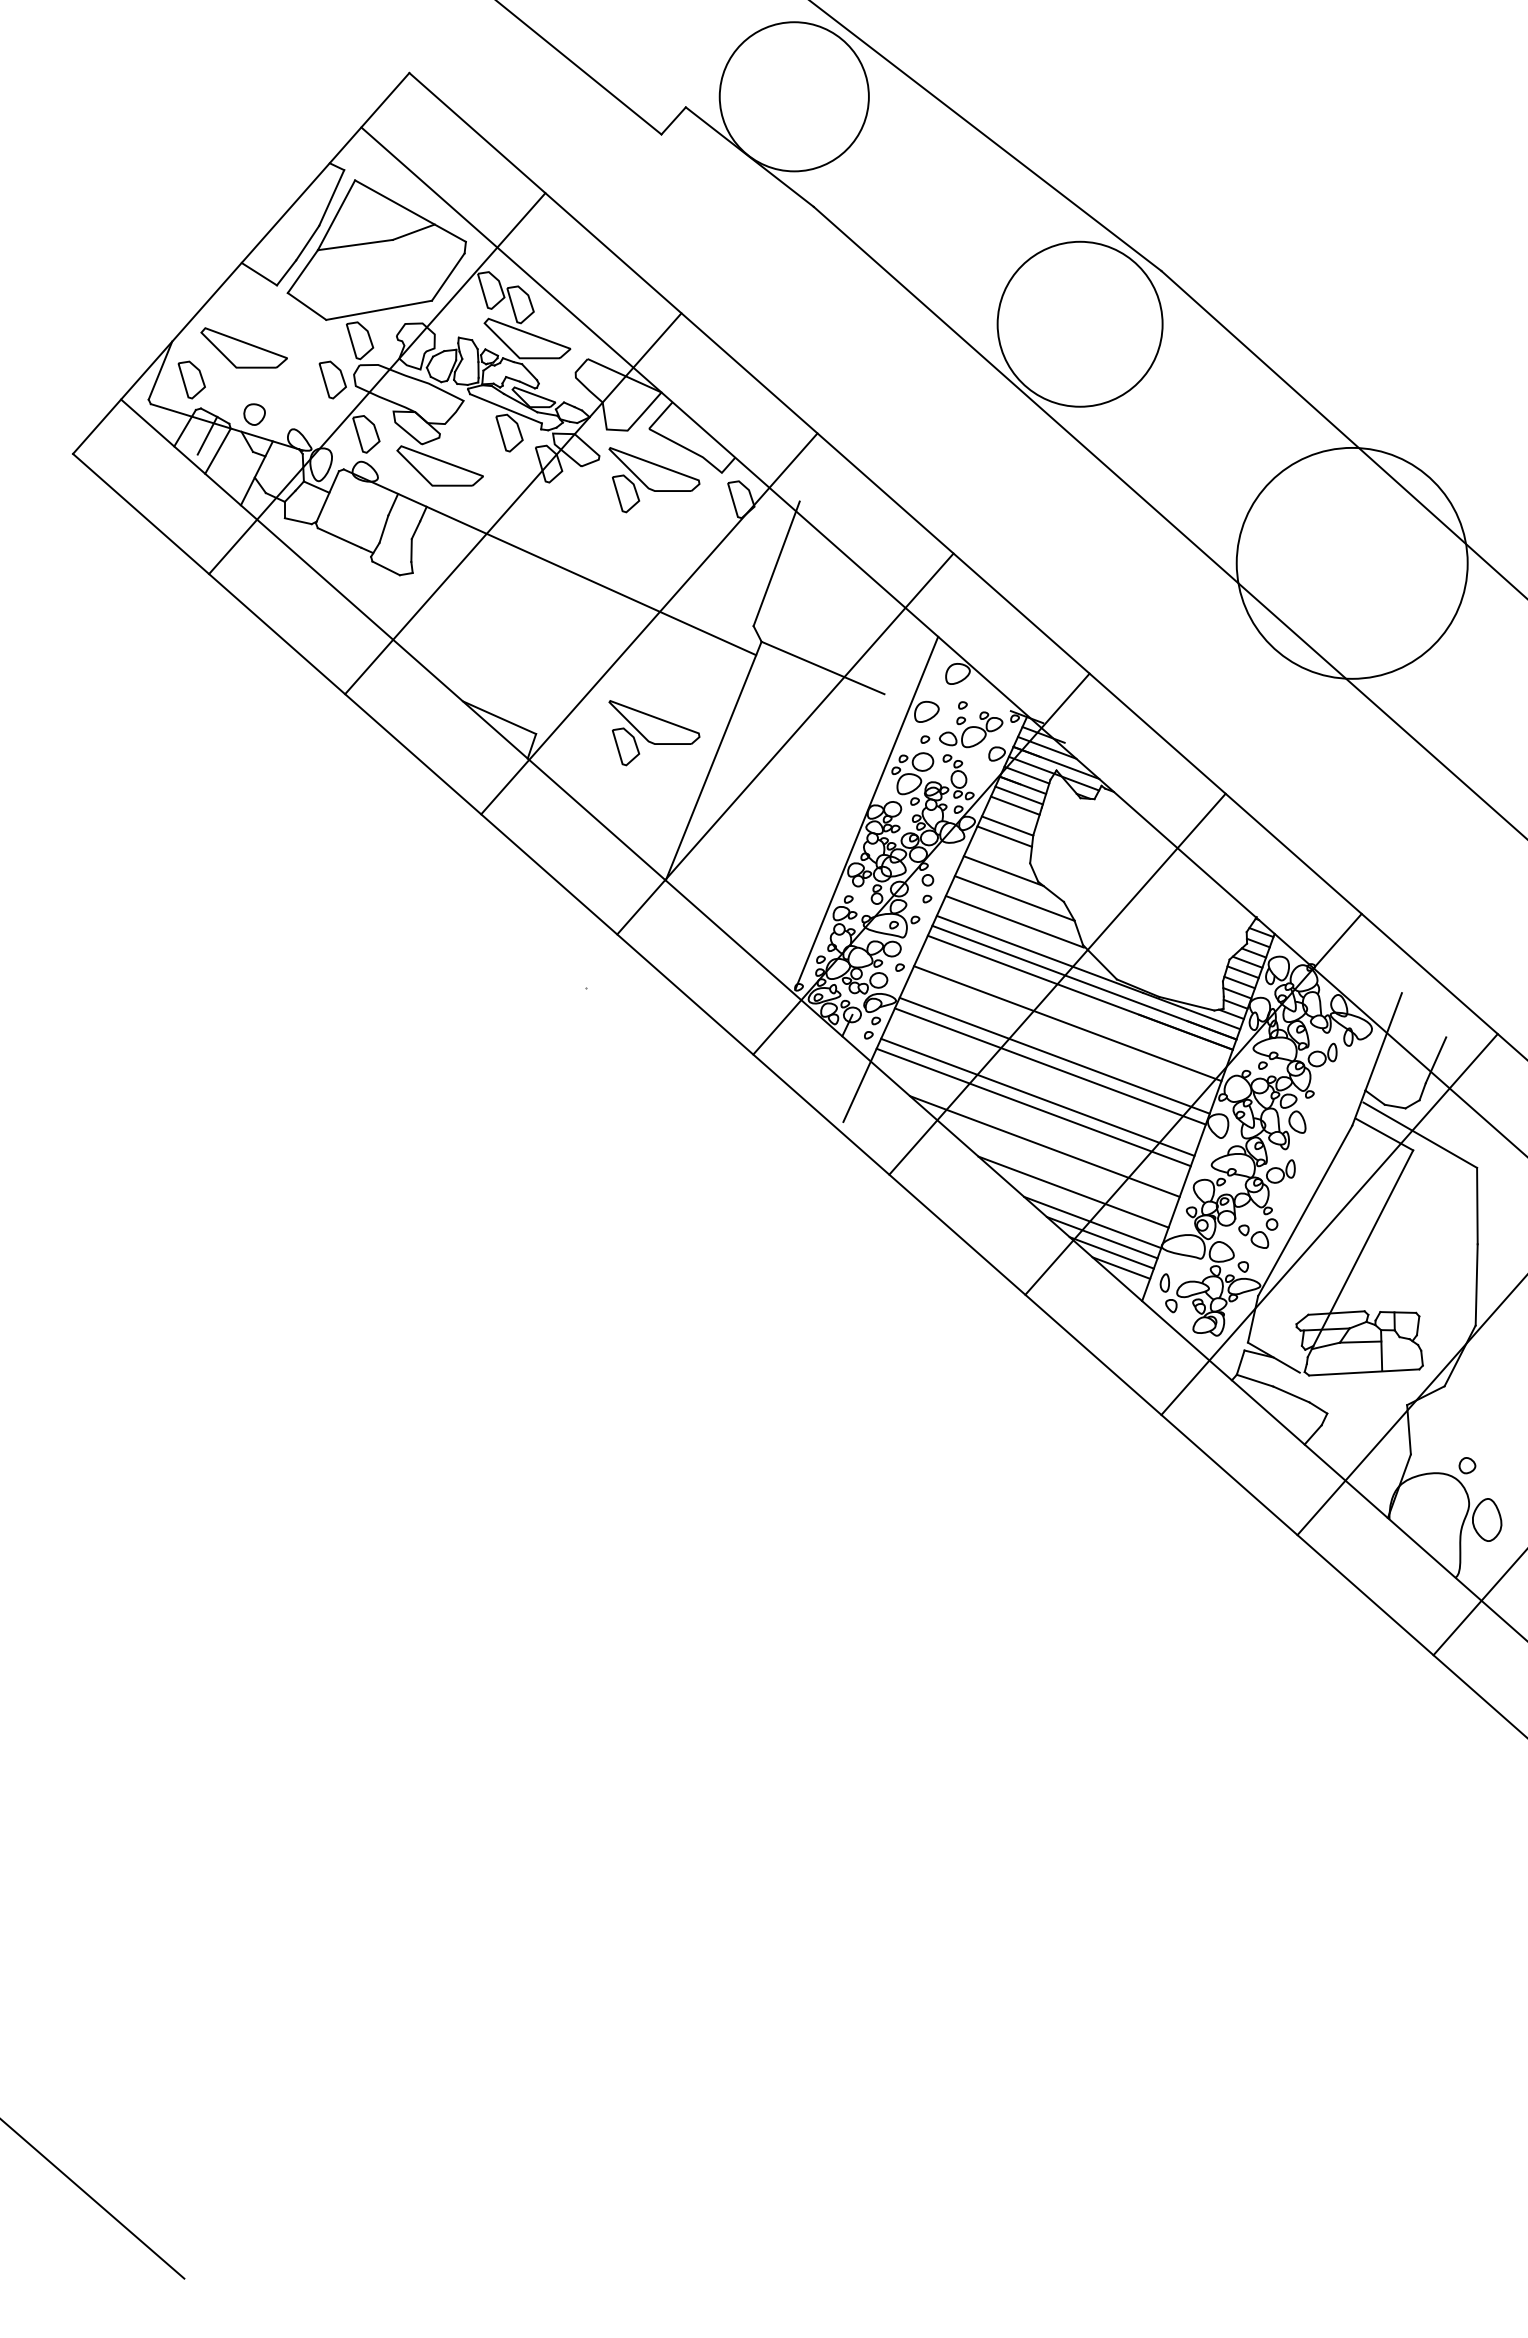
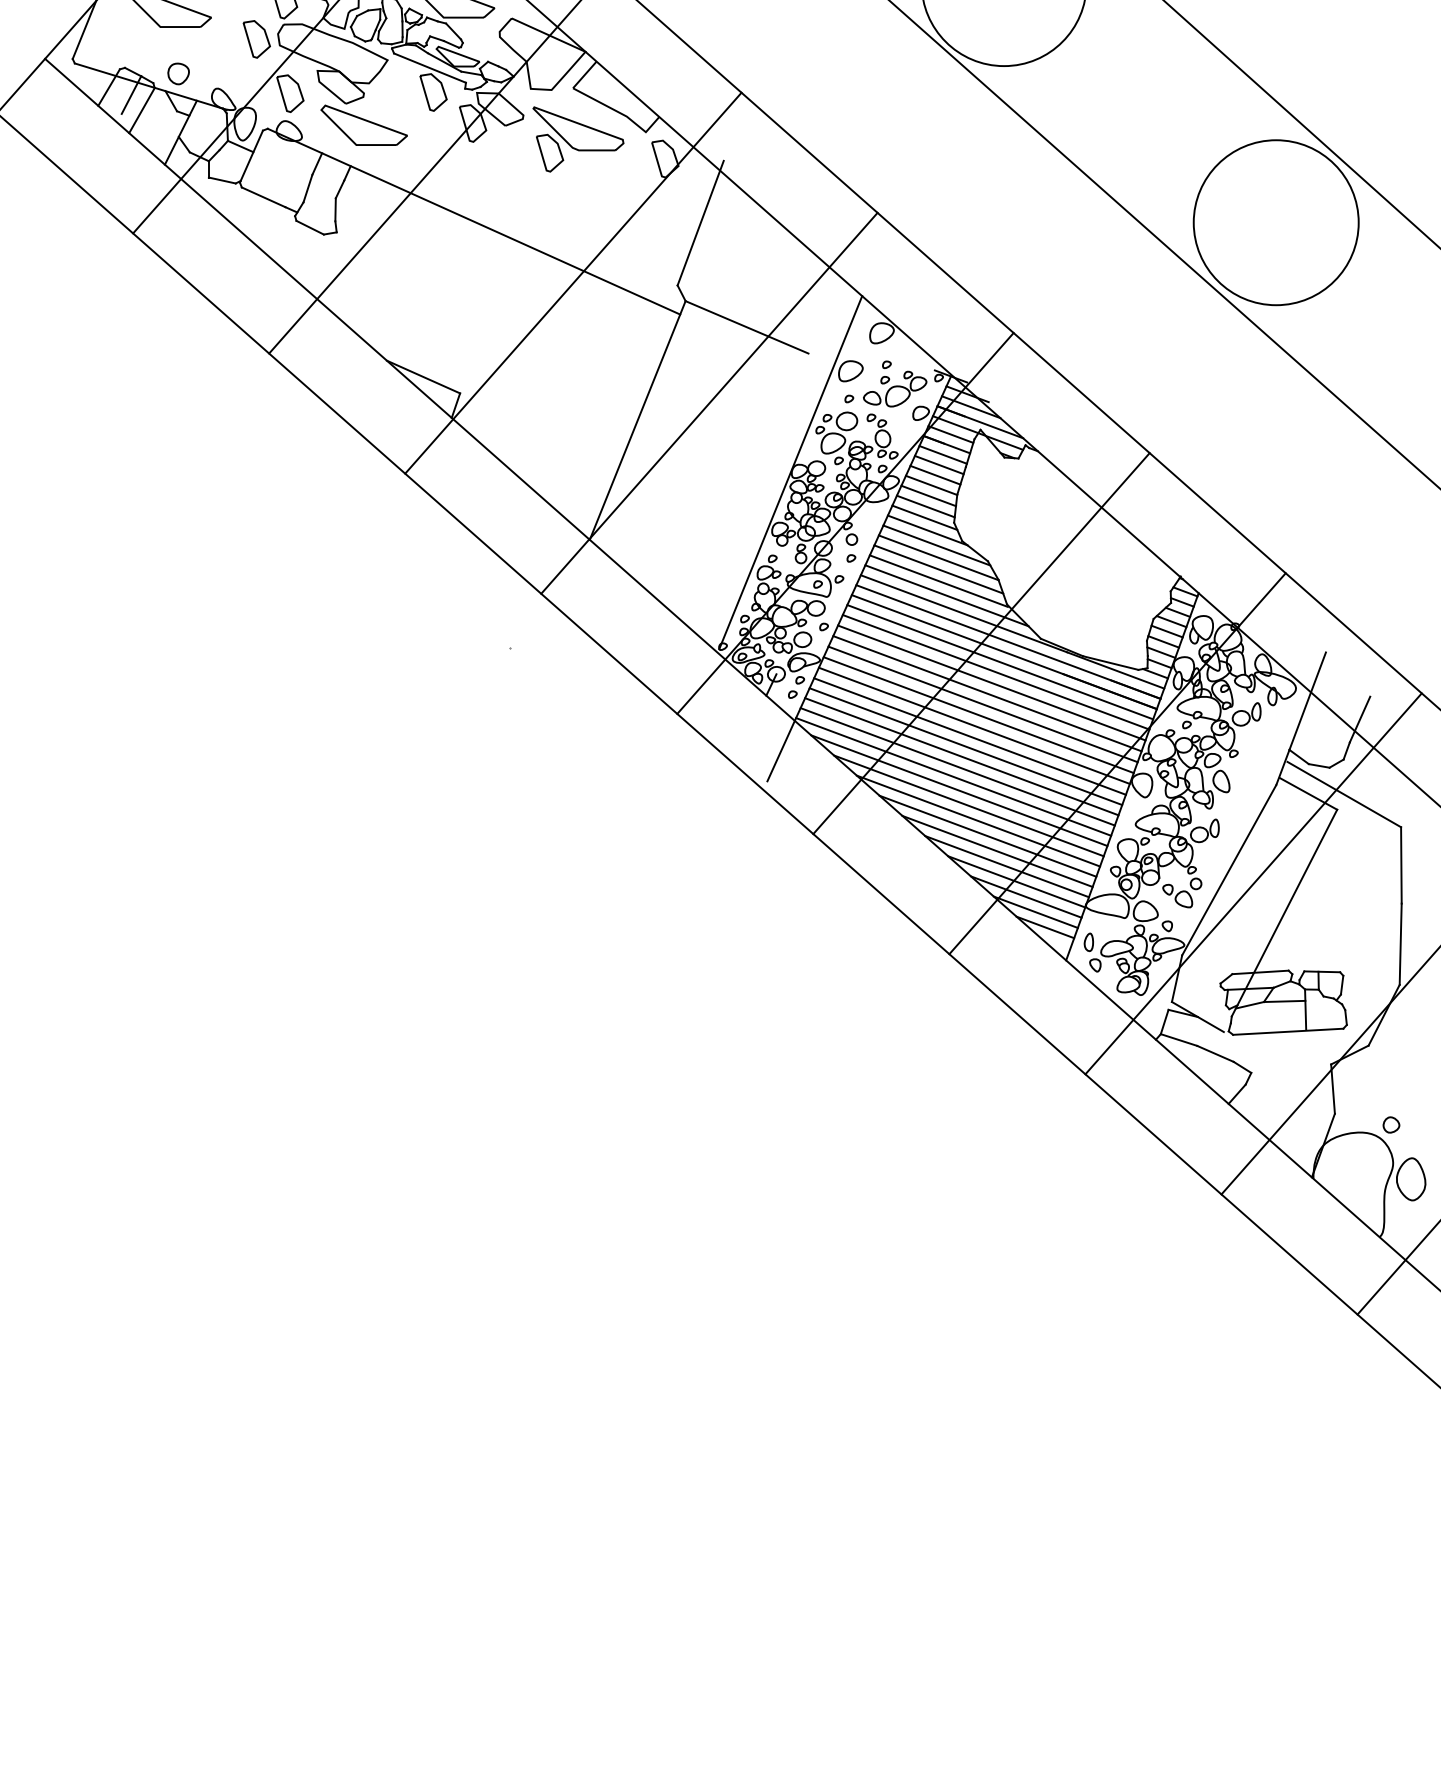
part: (191, 379) -> (115, 38), removed
circle: (1351, 562) -> (1275, 221), size x0.71
part: (654, 733) -> (578, 392), removed
line: (1011, 815) -> (935, 474), added
line: (1001, 846) -> (925, 505), added
line: (1000, 858) -> (924, 517), added
line: (1012, 886) -> (936, 545), added
line: (1014, 910) -> (938, 569), added
line: (1022, 935) -> (946, 594), added
line: (1076, 1002) -> (1000, 661), added
line: (1071, 1012) -> (995, 671), added
line: (1063, 1033) -> (987, 692), added
line: (1058, 1044) -> (982, 703), added
line: (1045, 1076) -> (969, 735), added
line: (1041, 1086) -> (965, 745), added
line: (1029, 1117) -> (953, 776), added
line: (1035, 1130) -> (959, 789), added
line: (1054, 1161) -> (978, 820), added
line: (1063, 1176) -> (987, 835), added
line: (1082, 1206) -> (1006, 865), added

